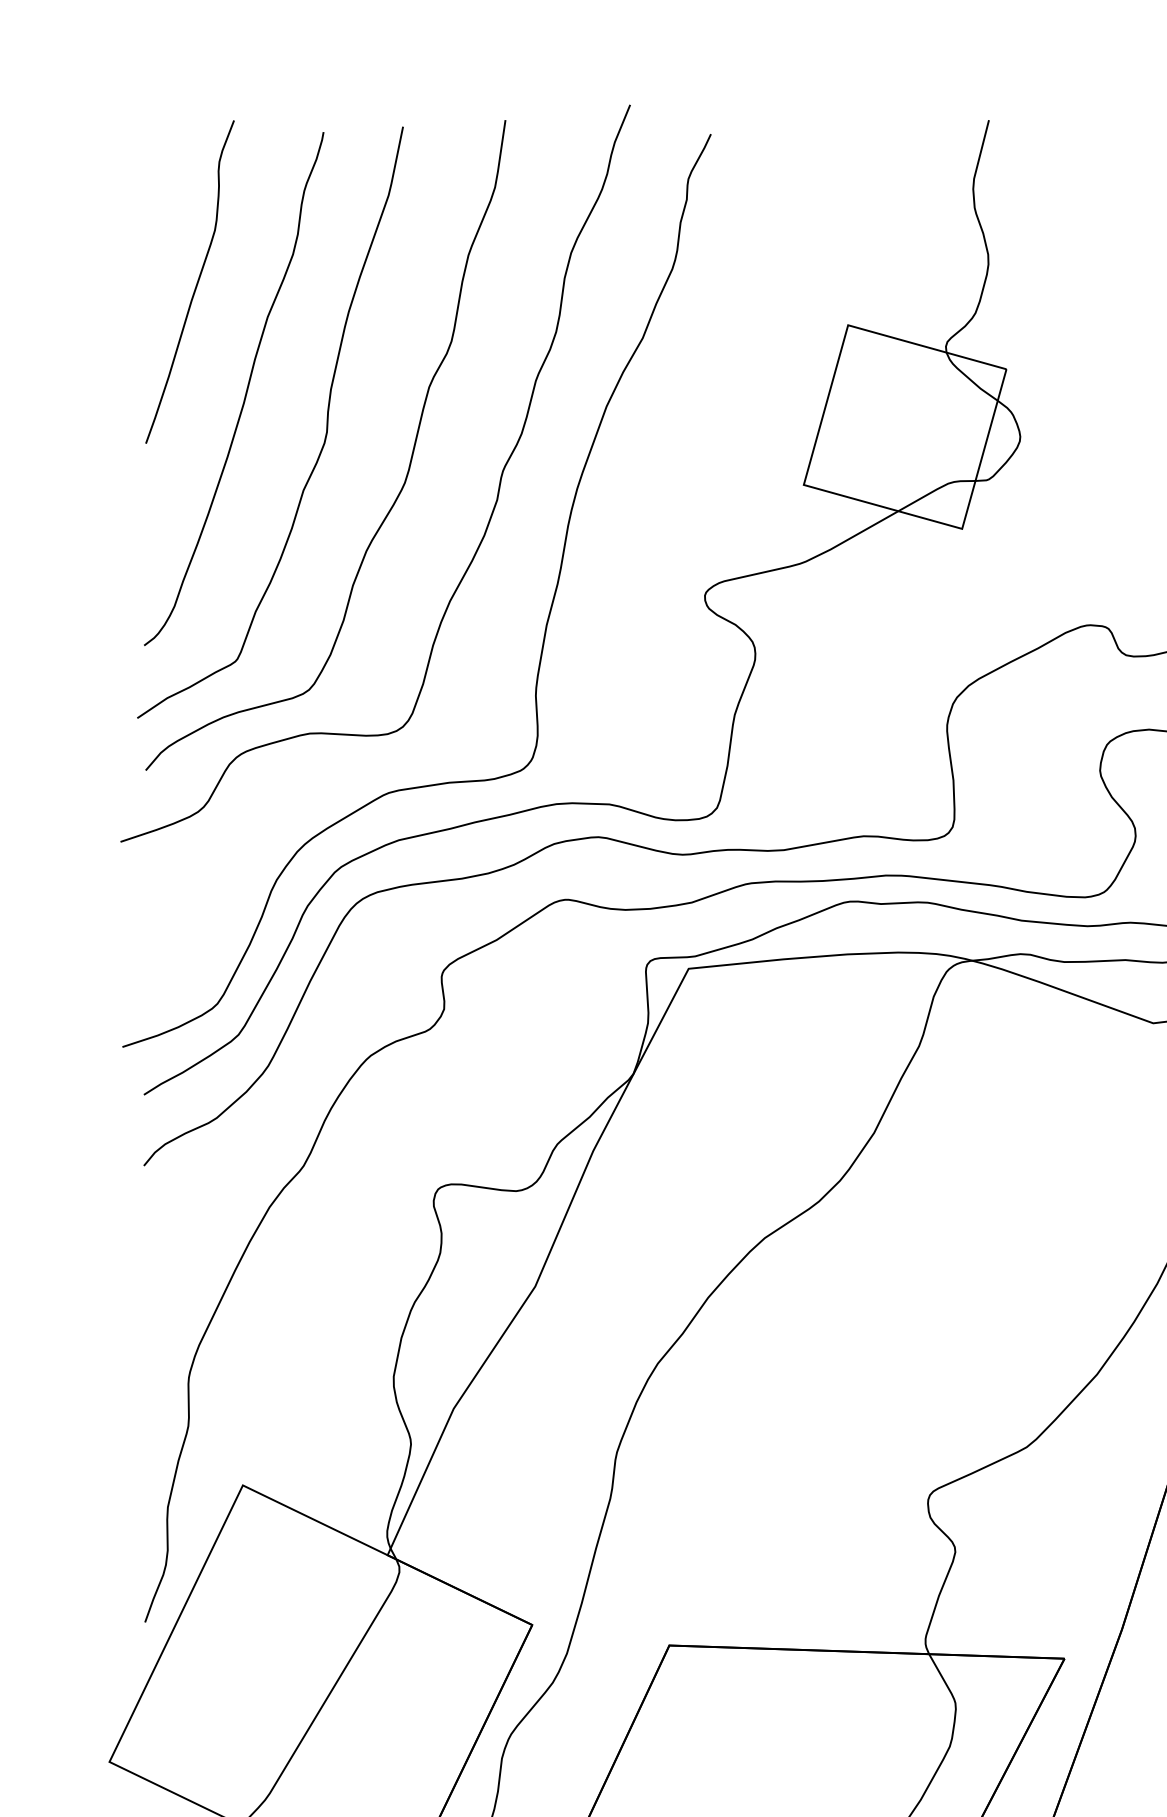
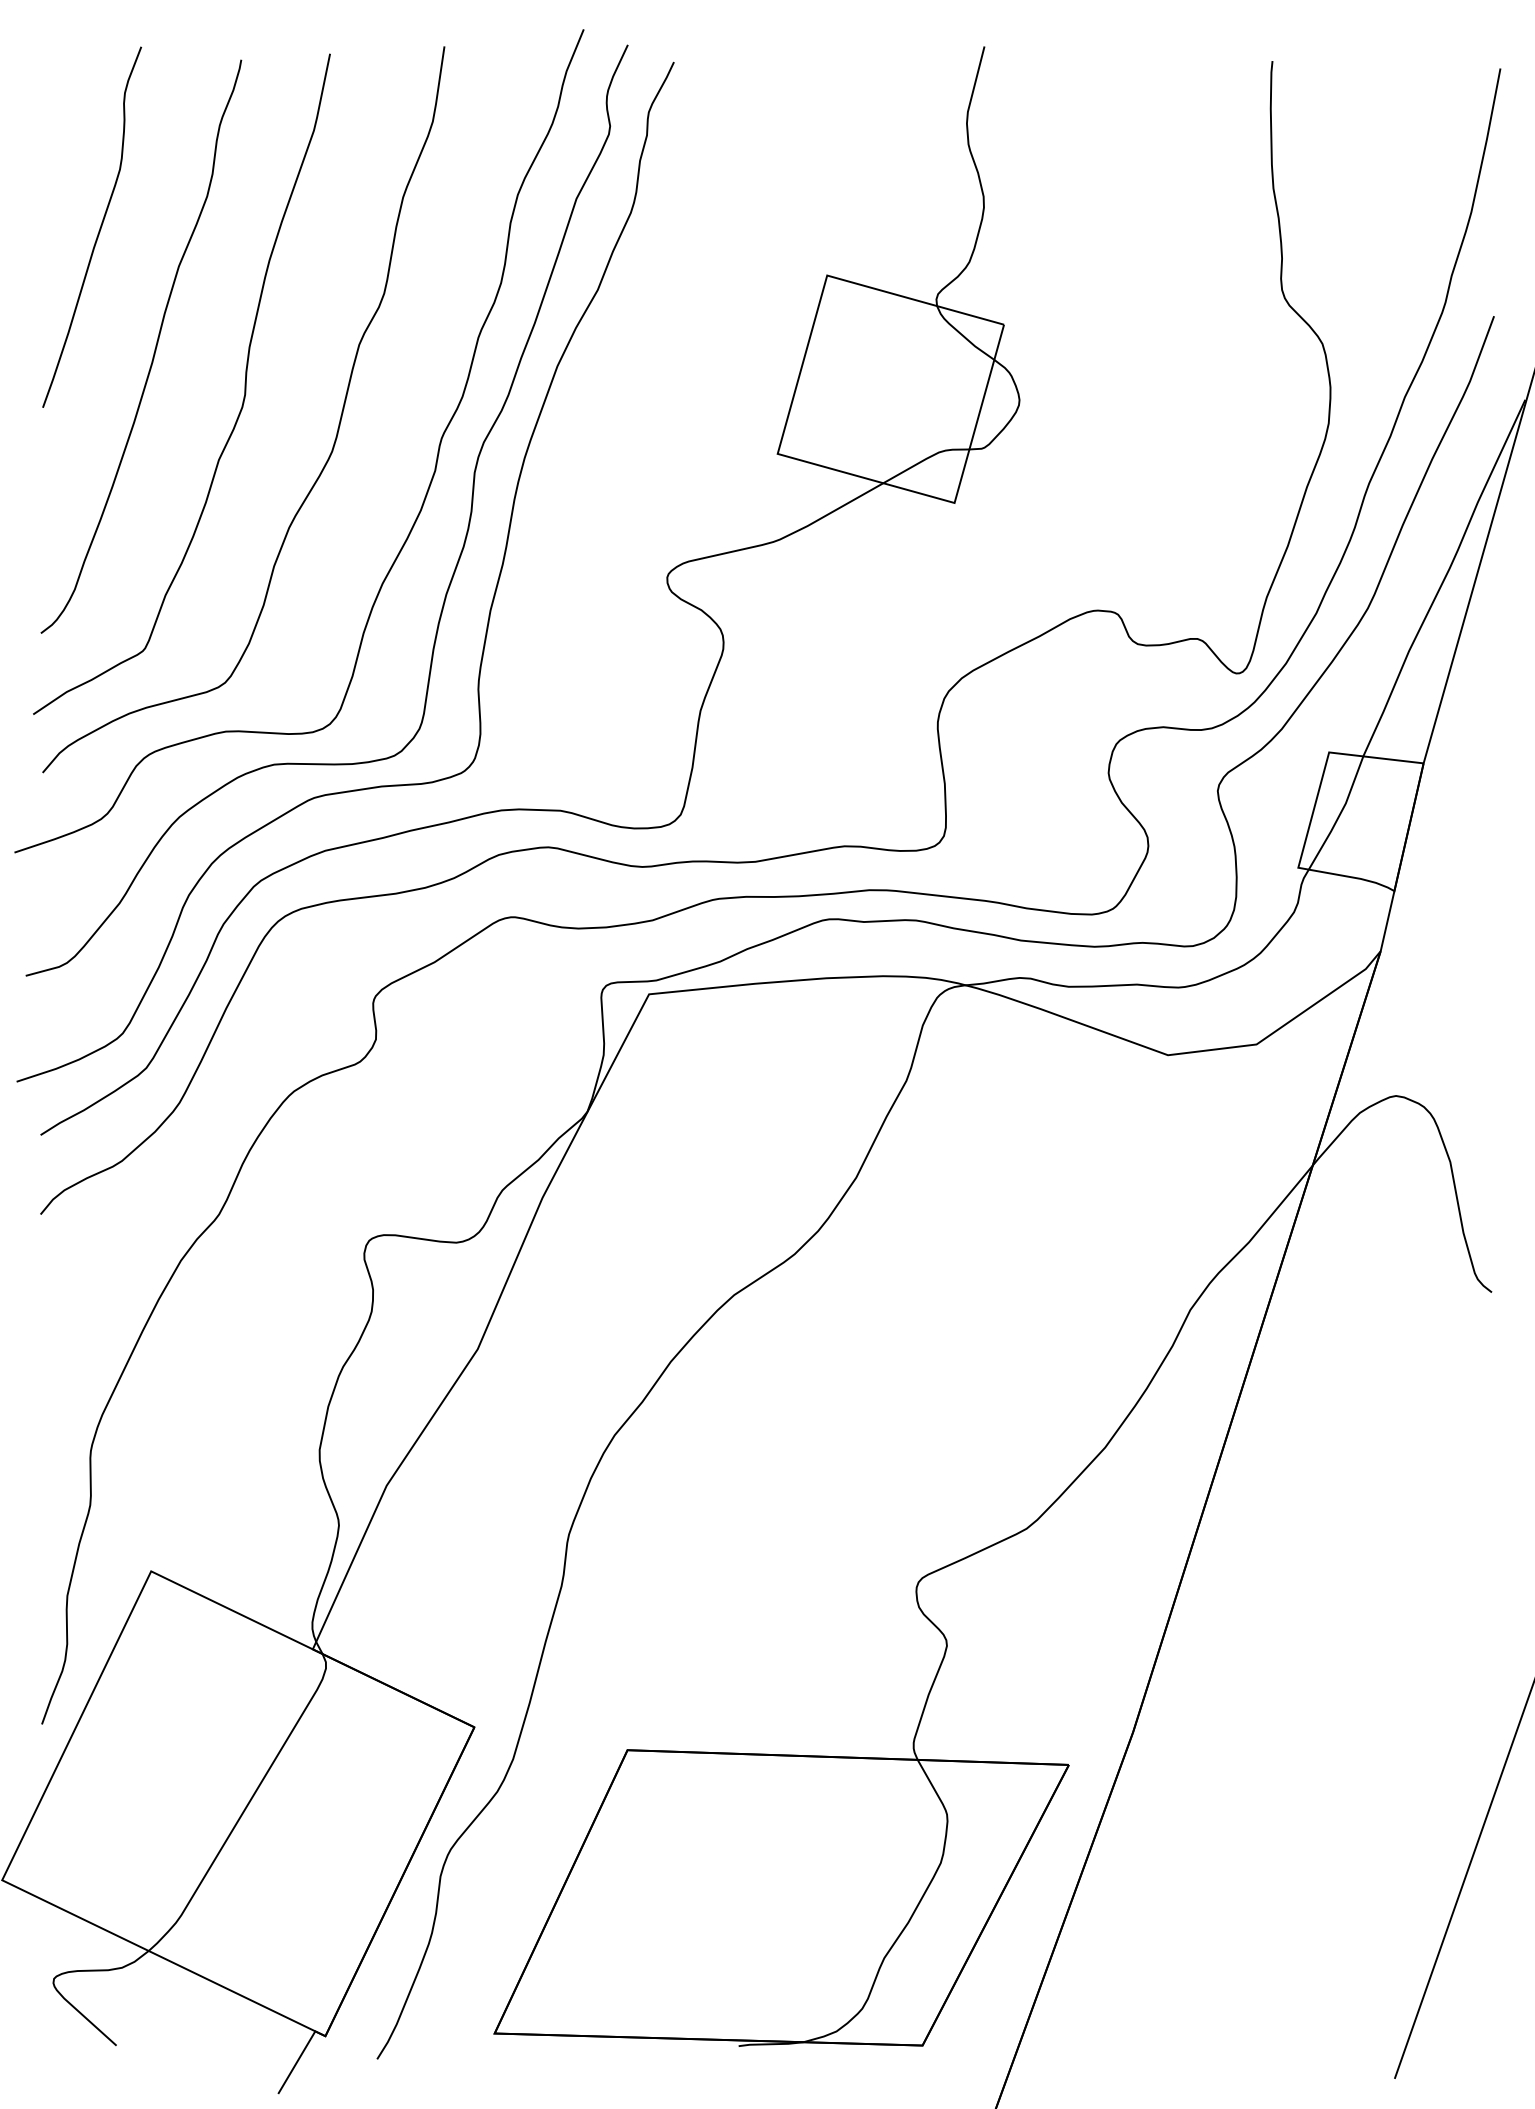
curve: (518, 575) -> (459, 554), added

